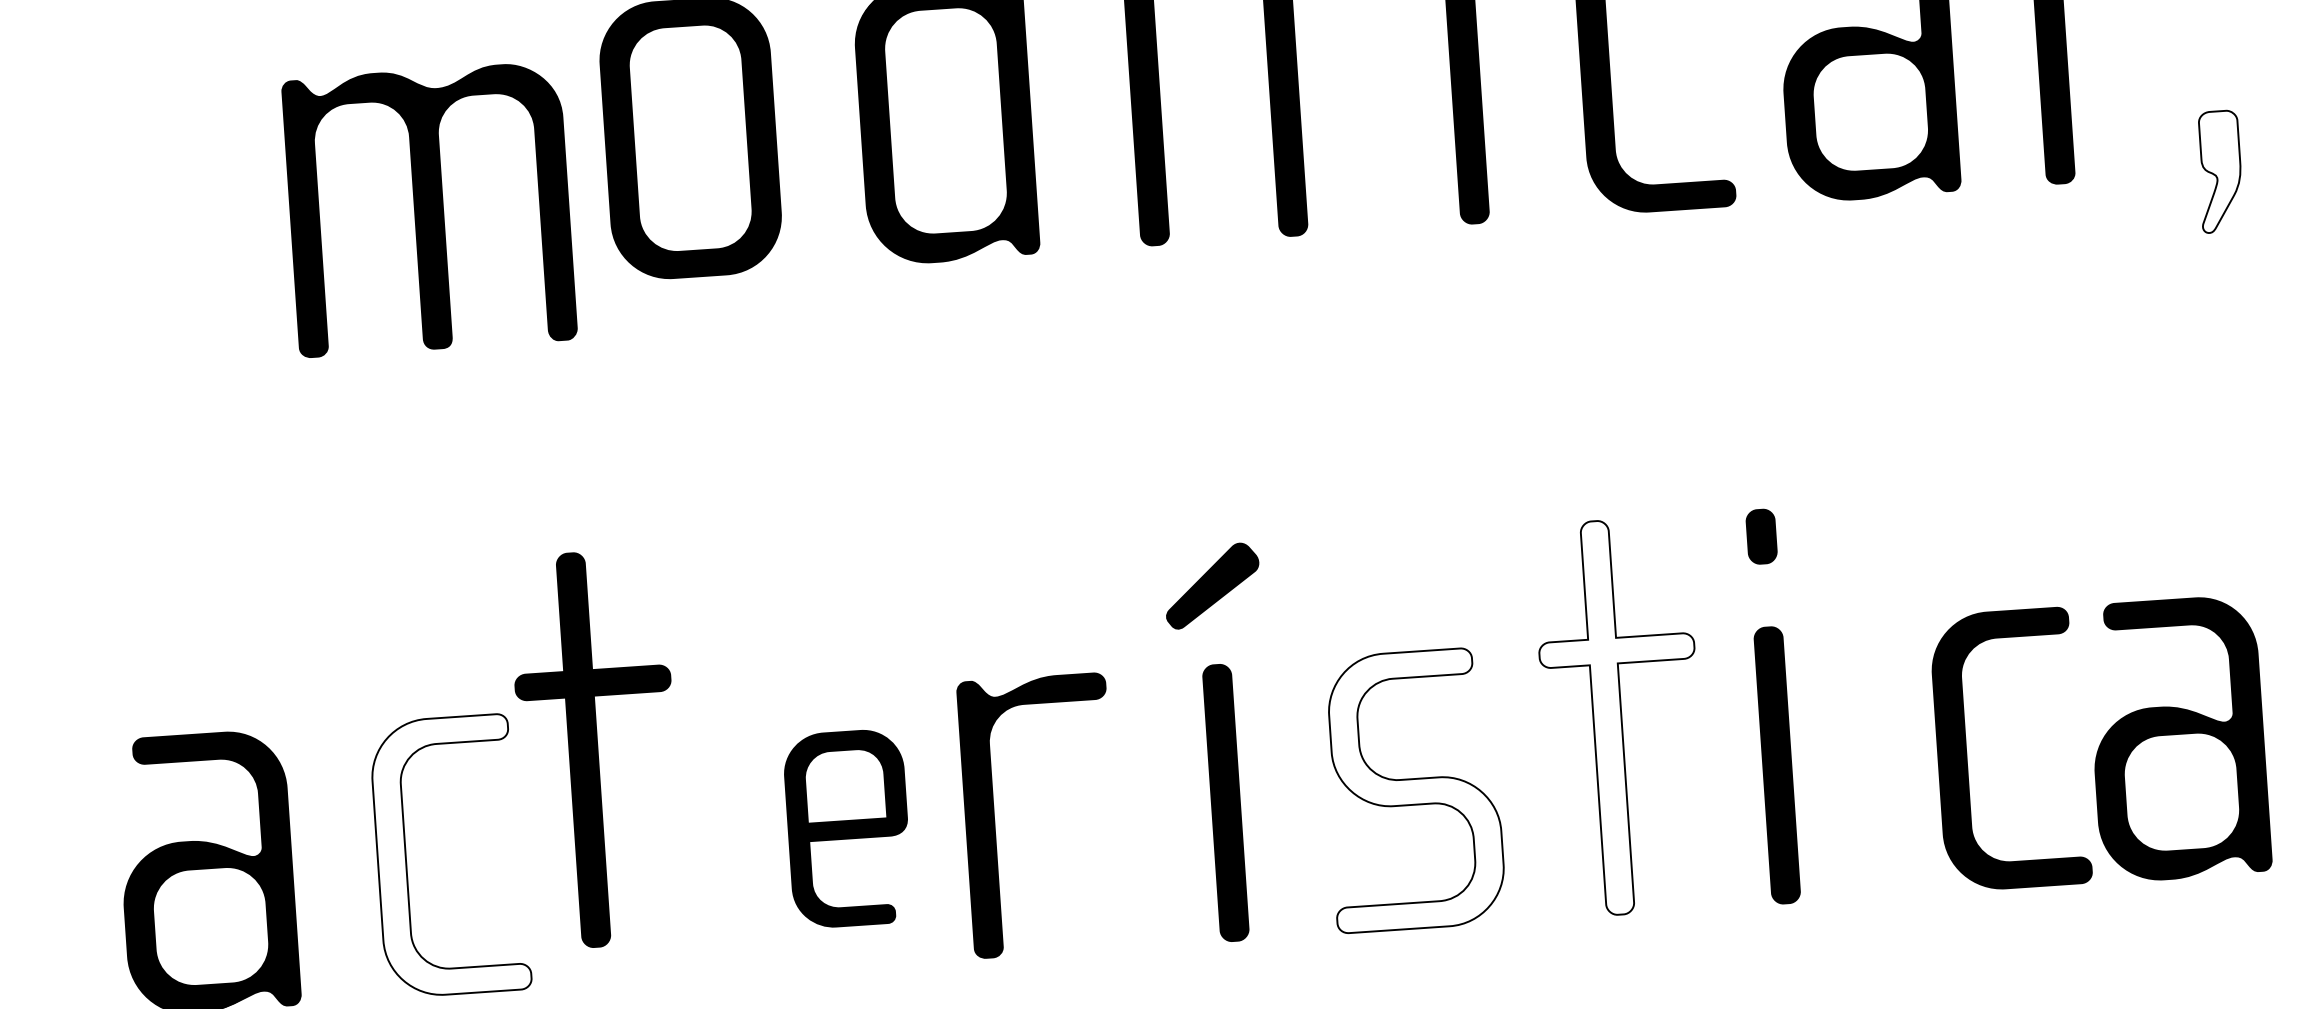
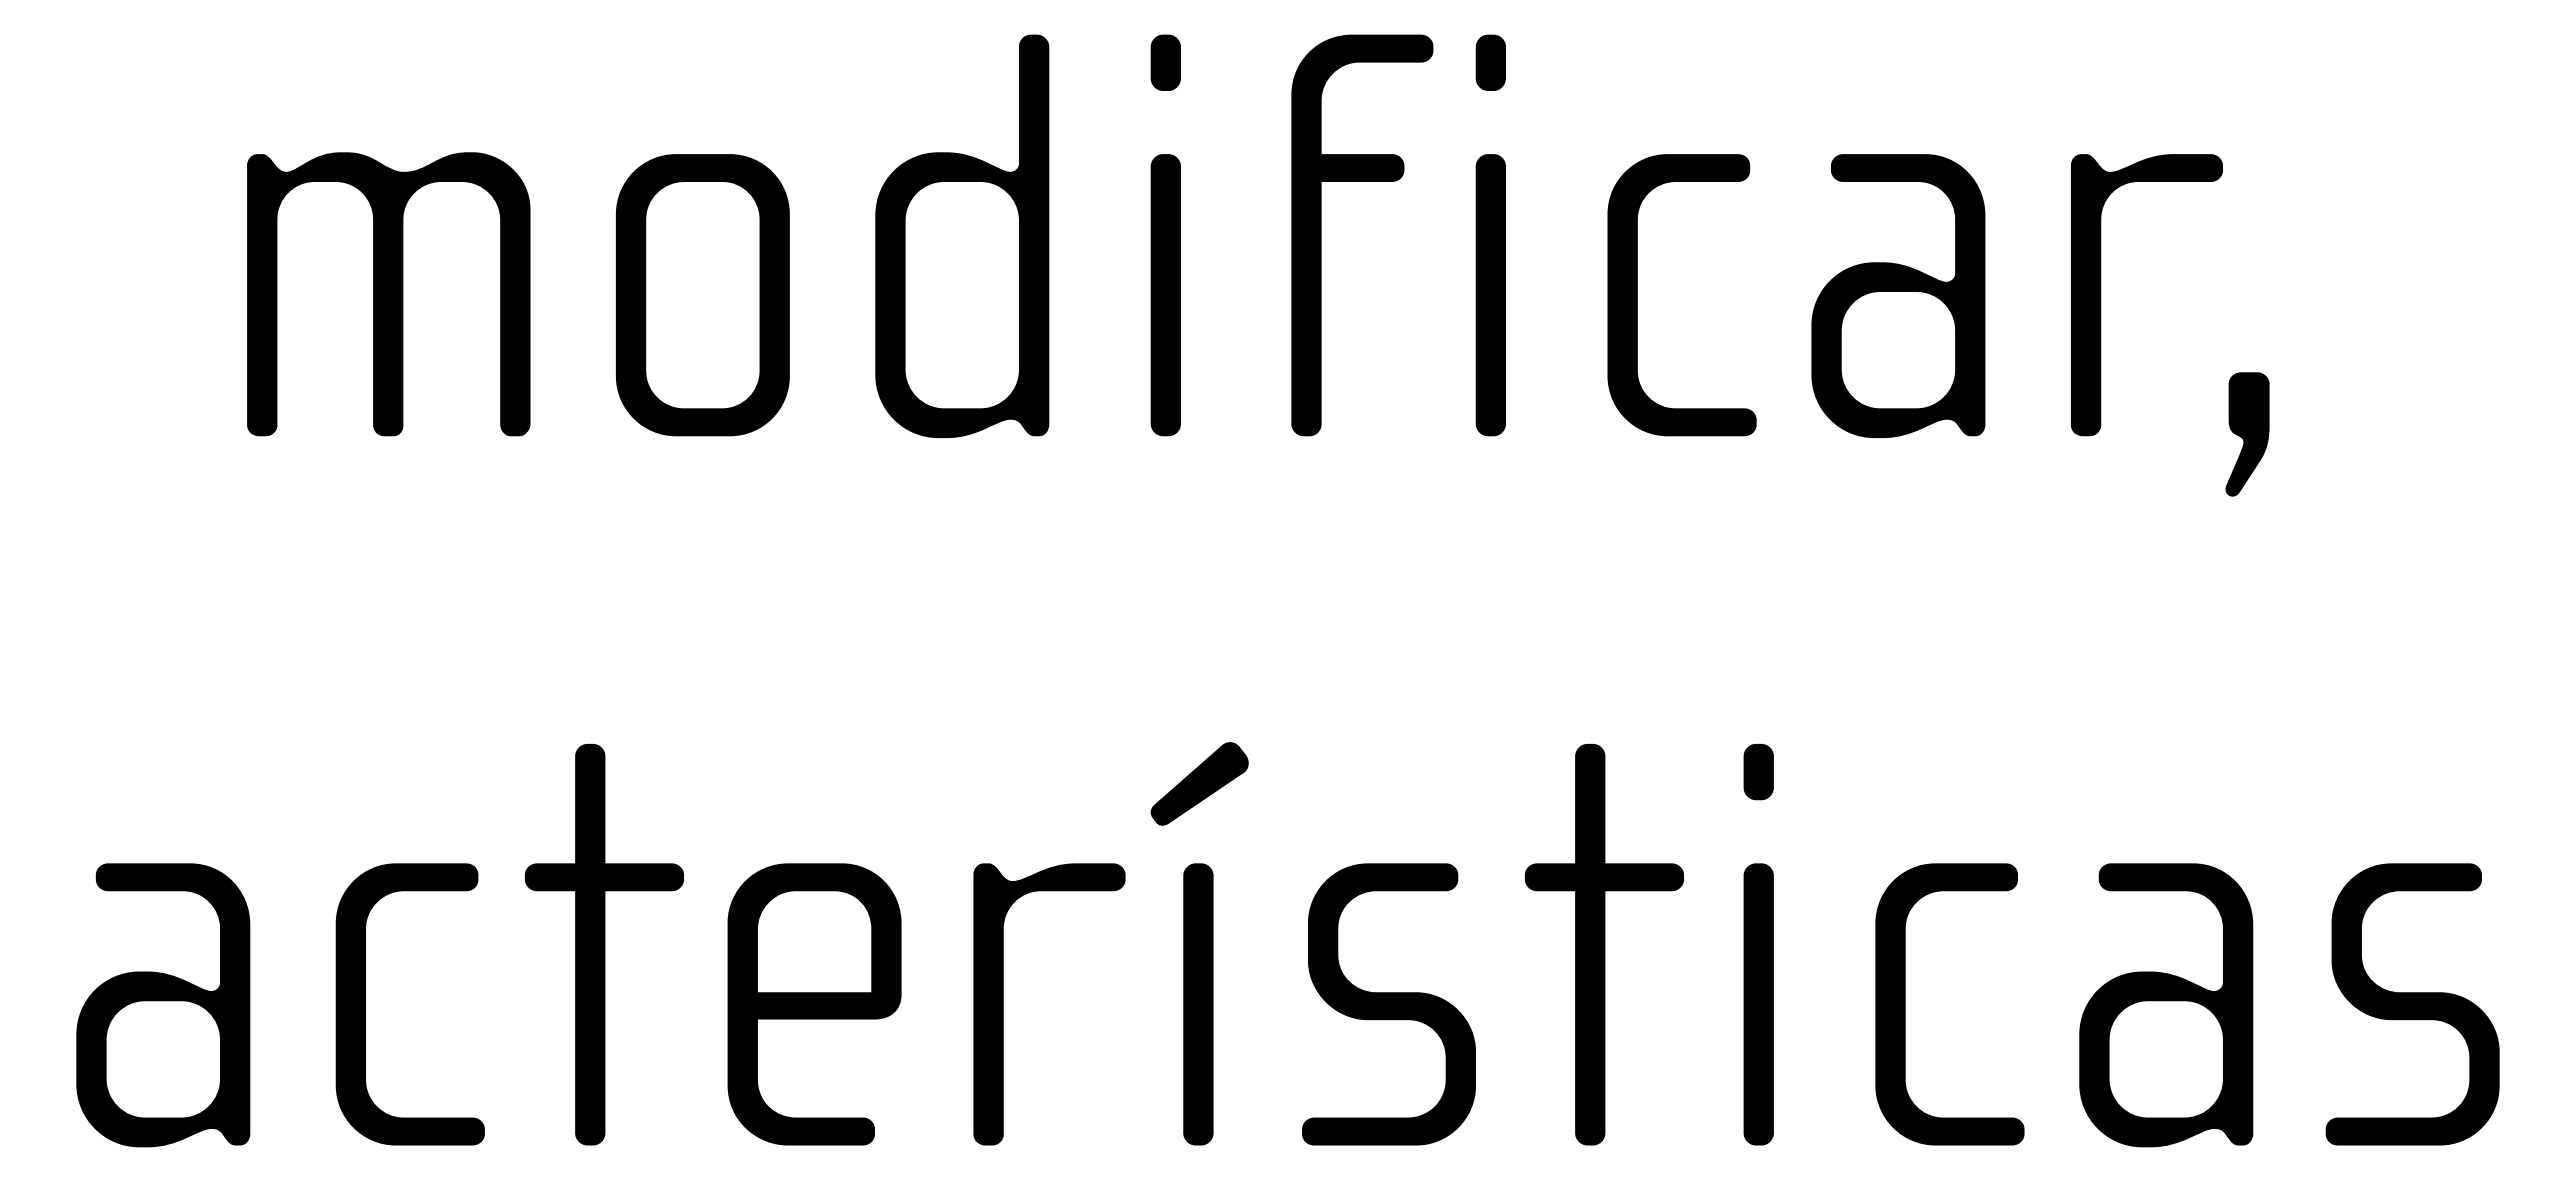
fill: (2219, 171) -> (2247, 434), added
part: (429, 209) -> (388, 294), moved
fill: (1621, 716) -> (1604, 944), added
part: (597, 749) -> (604, 944), moved
part: (1966, 752) -> (1905, 1004), moved
fill: (1412, 790) -> (1388, 1004), added
part: (994, 818) -> (1003, 1004), moved
part: (848, 828) -> (814, 1004), size x1.43
fill: (449, 855) -> (409, 1004), added

